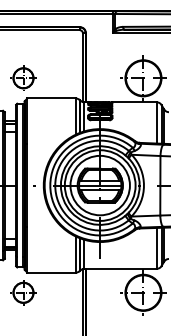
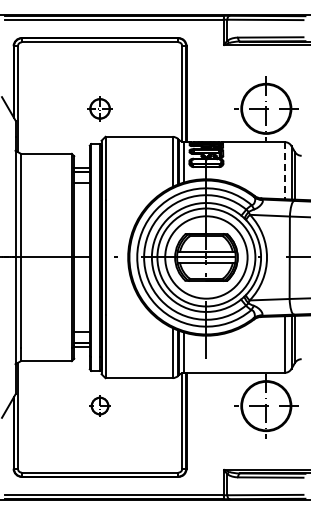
part: (23, 78) -> (99, 108), size x0.7
line: (156, 122) -> (284, 170), solid -> dashed
part: (23, 292) -> (99, 405), size x0.6

